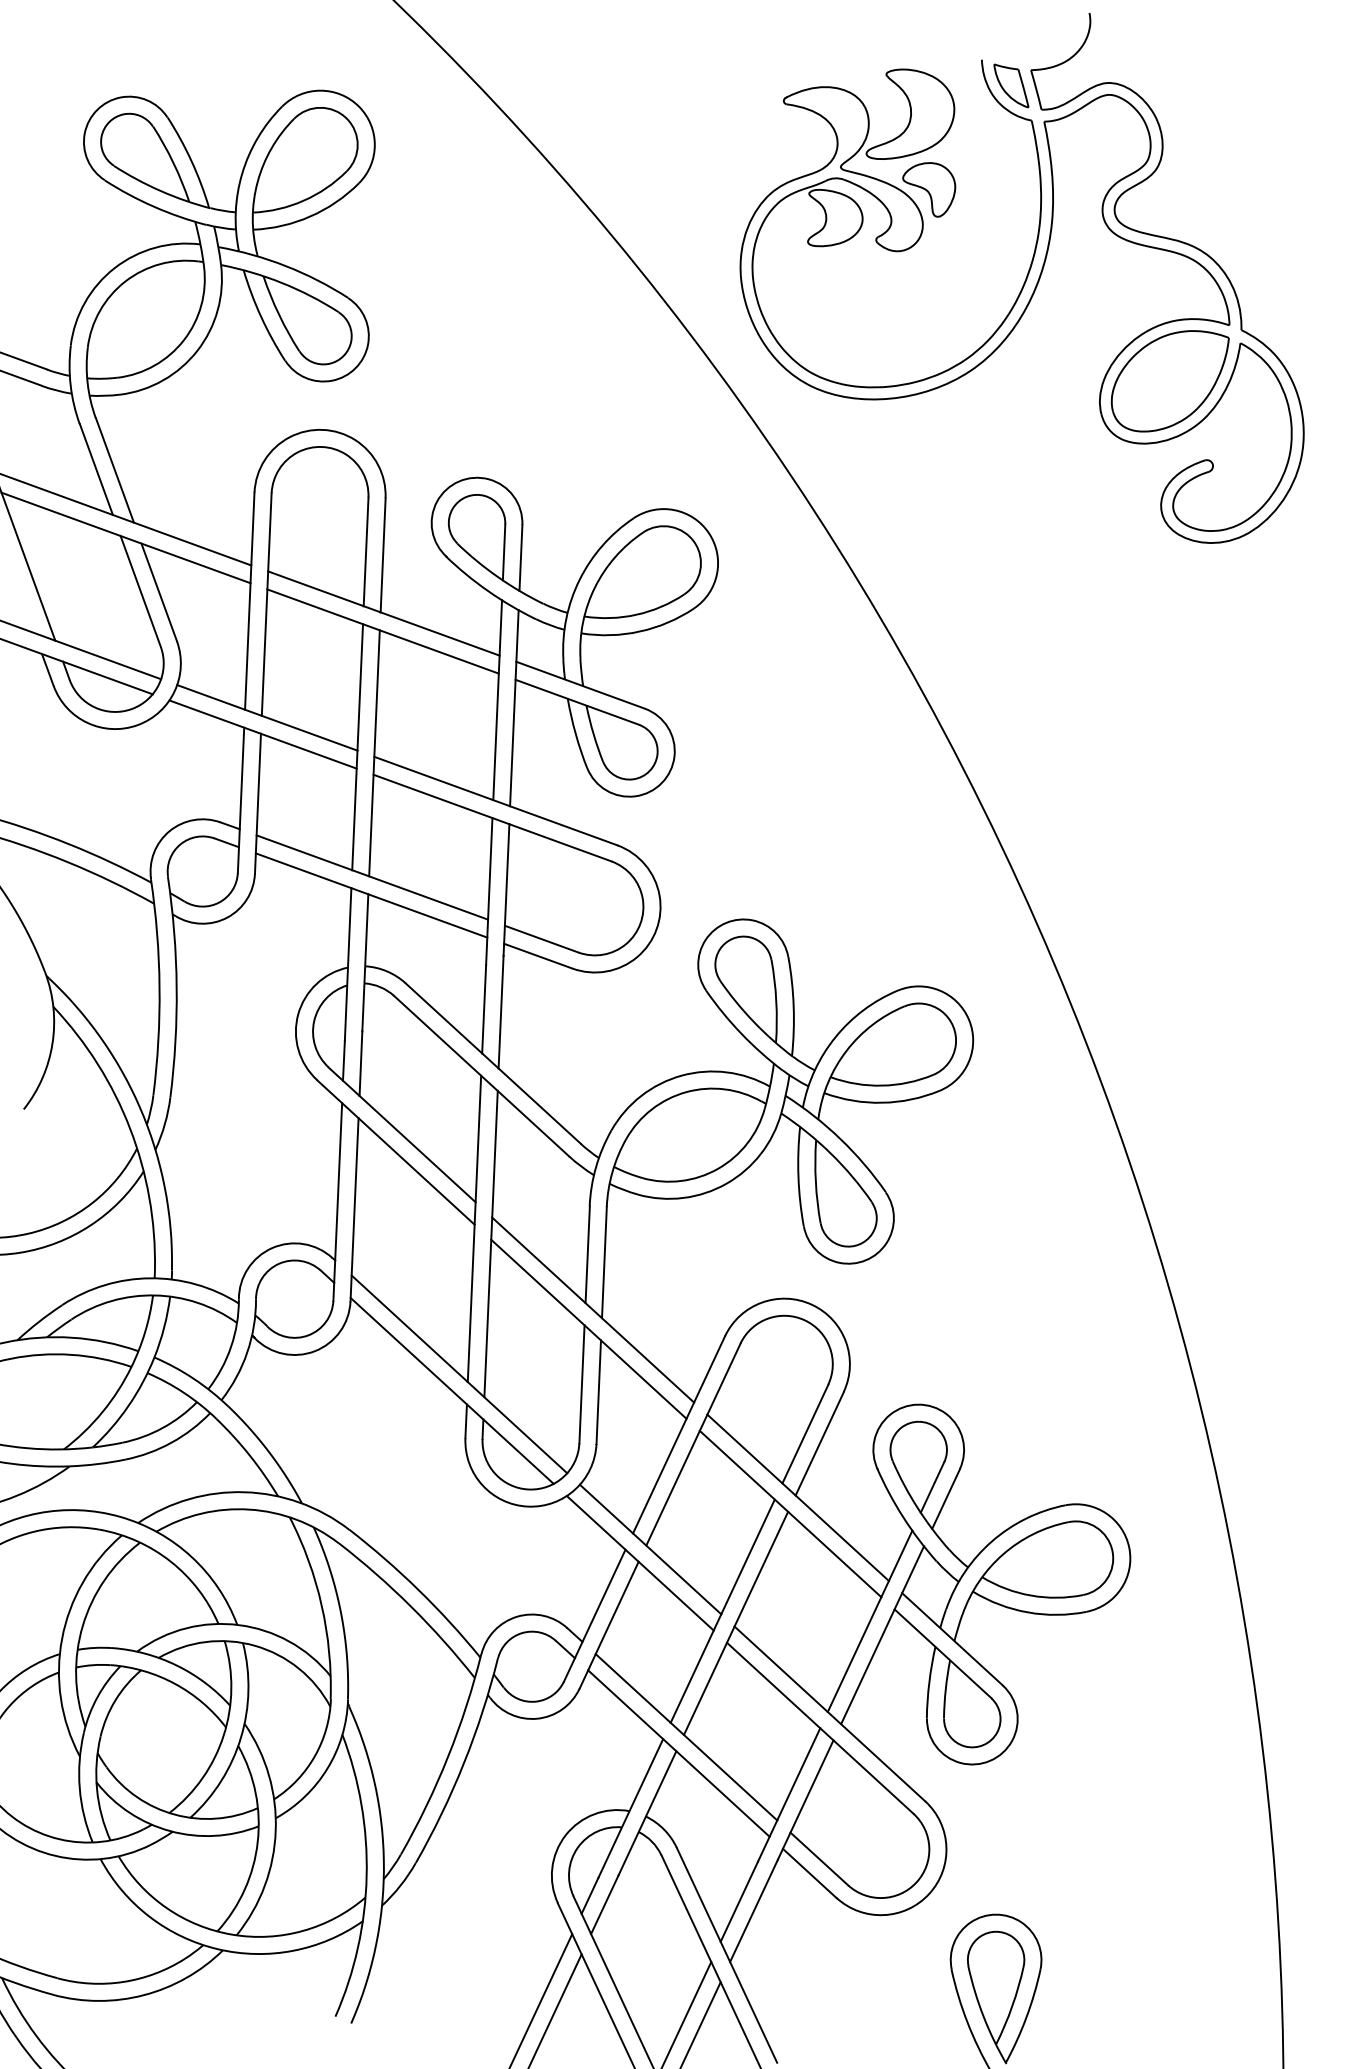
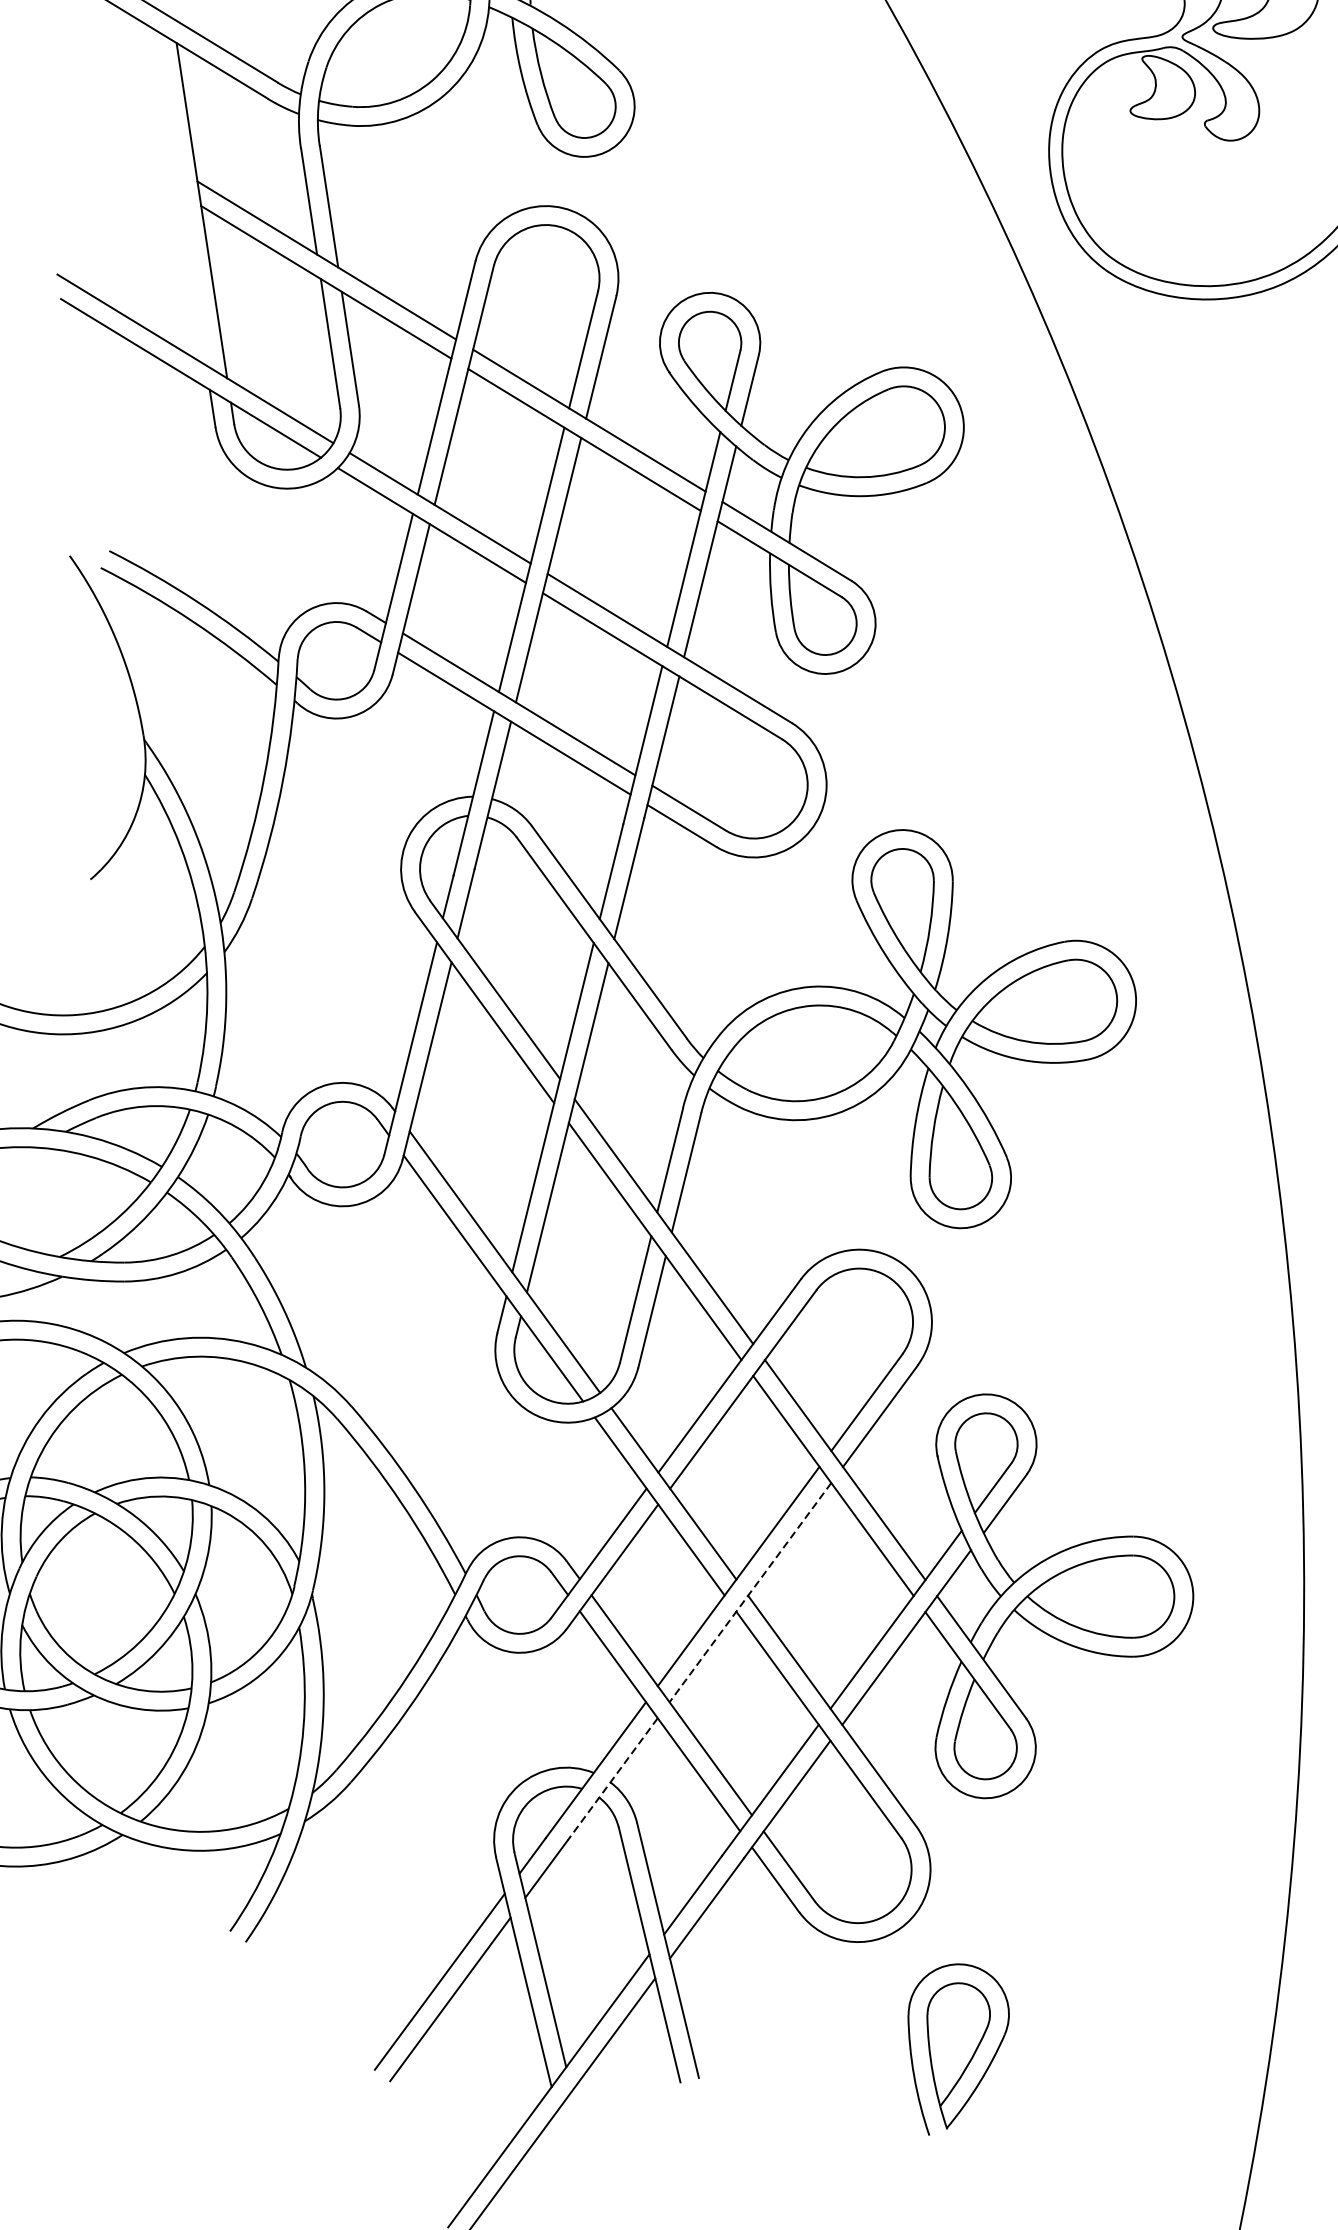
part: (929, 189) -> (1273, 80), removed
line: (735, 1623) -> (749, 1592), solid -> dashed
line: (647, 1813) -> (612, 1779), solid -> dashed

